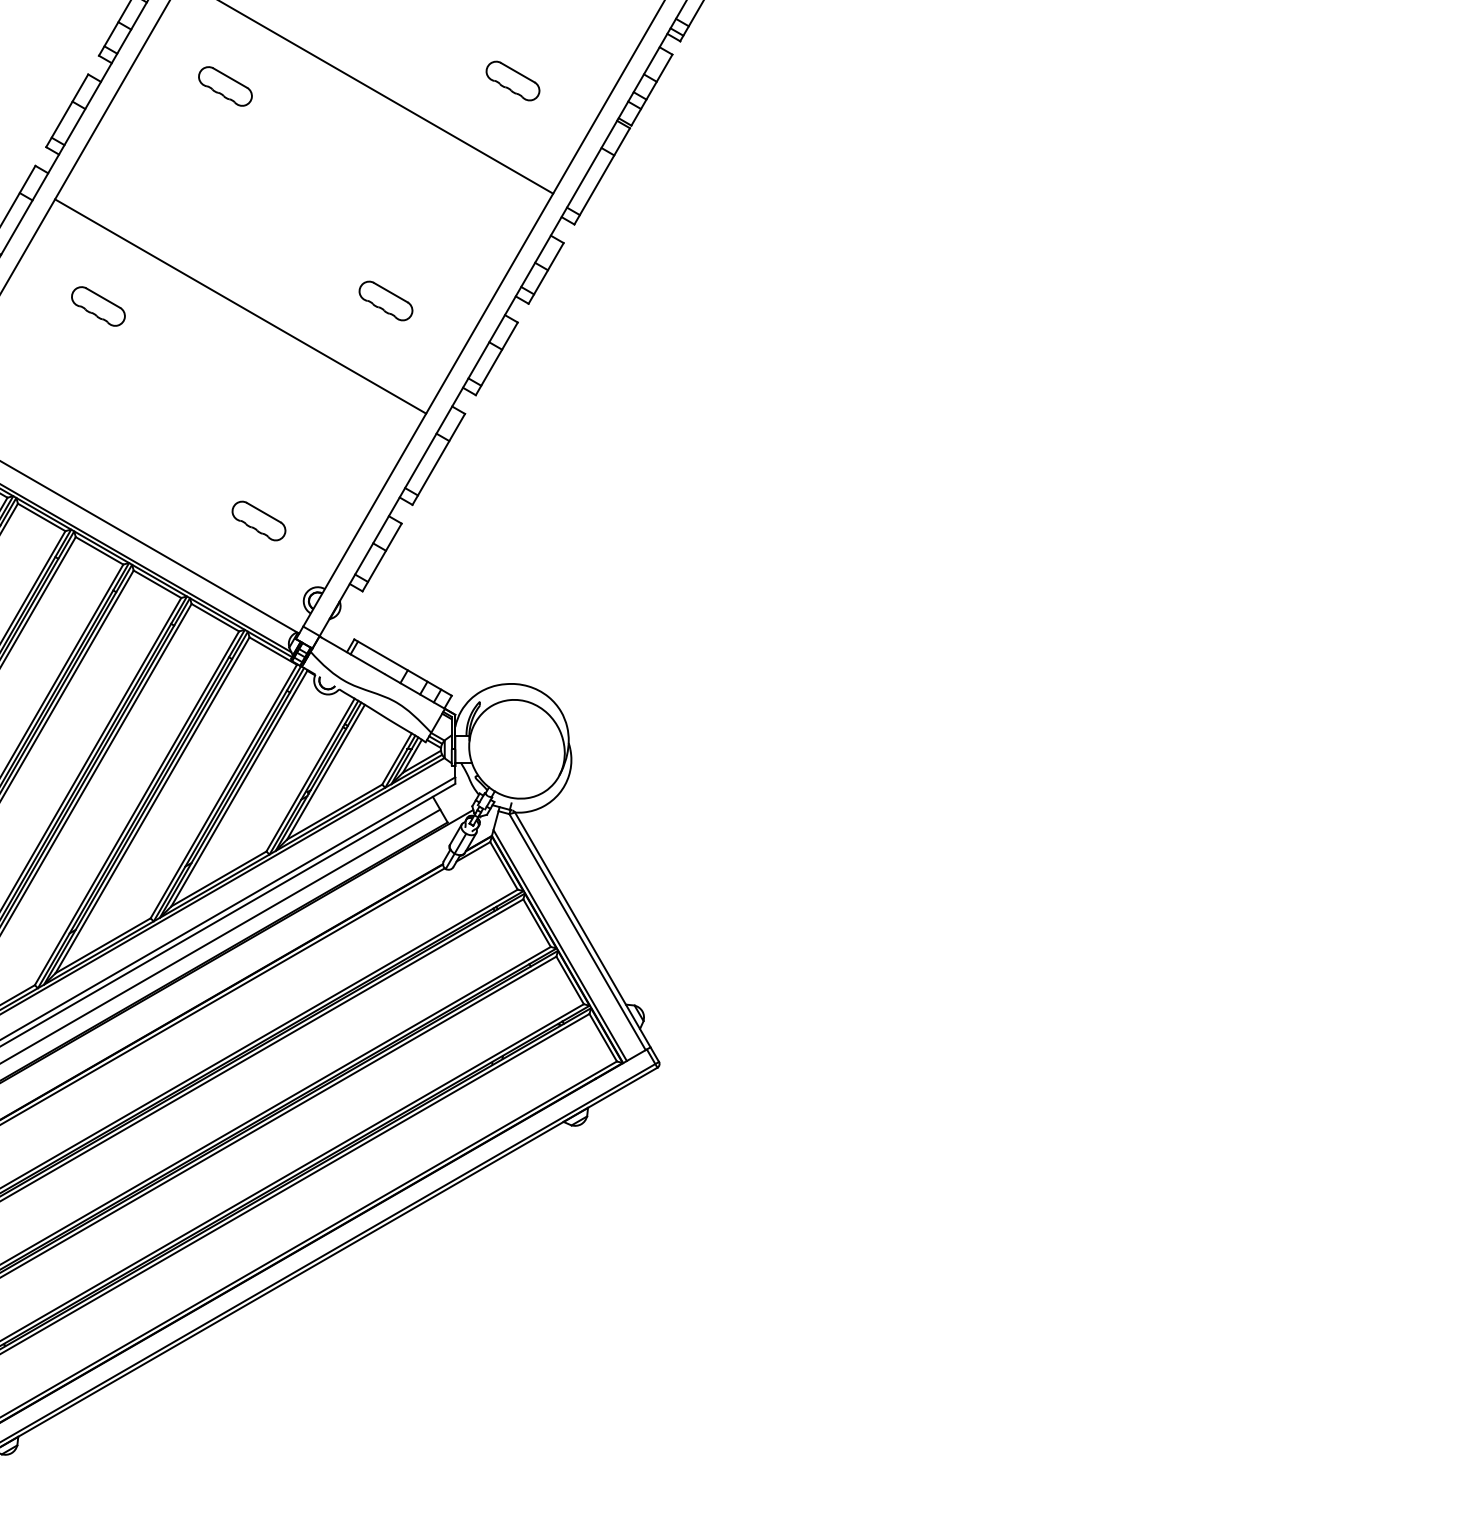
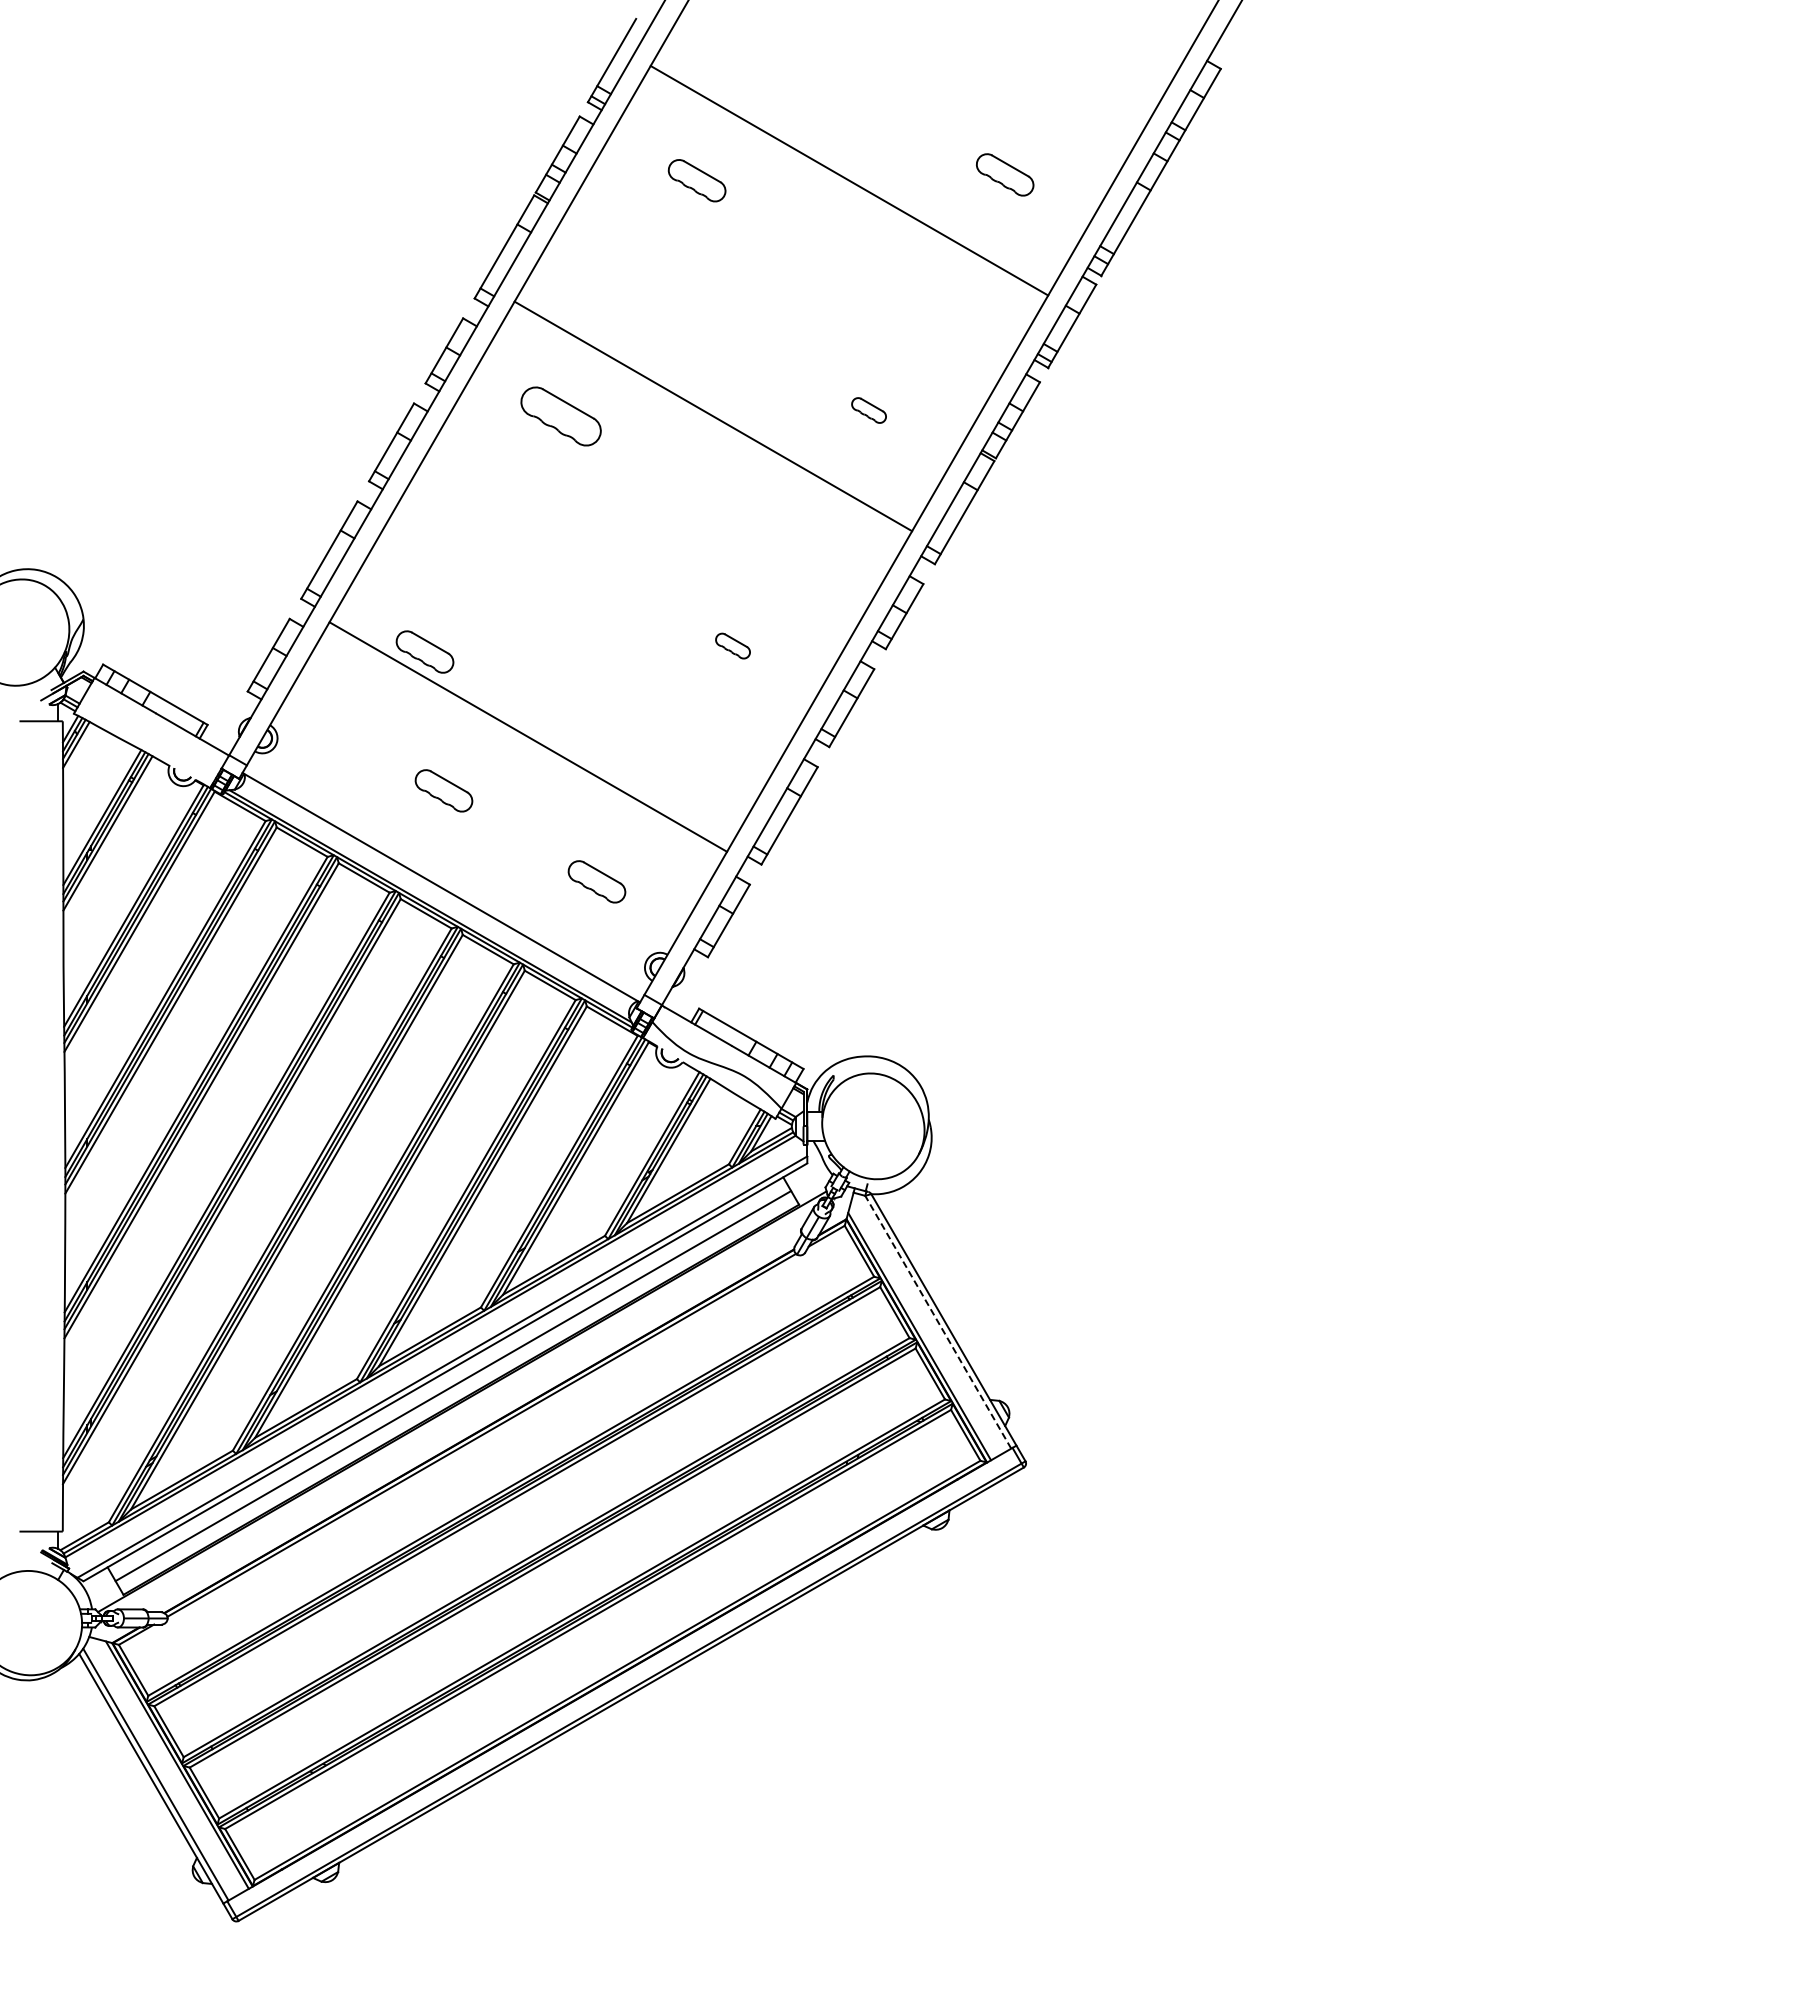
part: (512, 81) -> (868, 410), size x0.6
part: (224, 85) -> (560, 415), size x1.4
part: (385, 300) -> (732, 645), size x0.6
line: (240, 305) -> (528, 736), moved
part: (115, 435) -> (443, 790), added
line: (577, 932) -> (938, 1322), solid -> dashed

